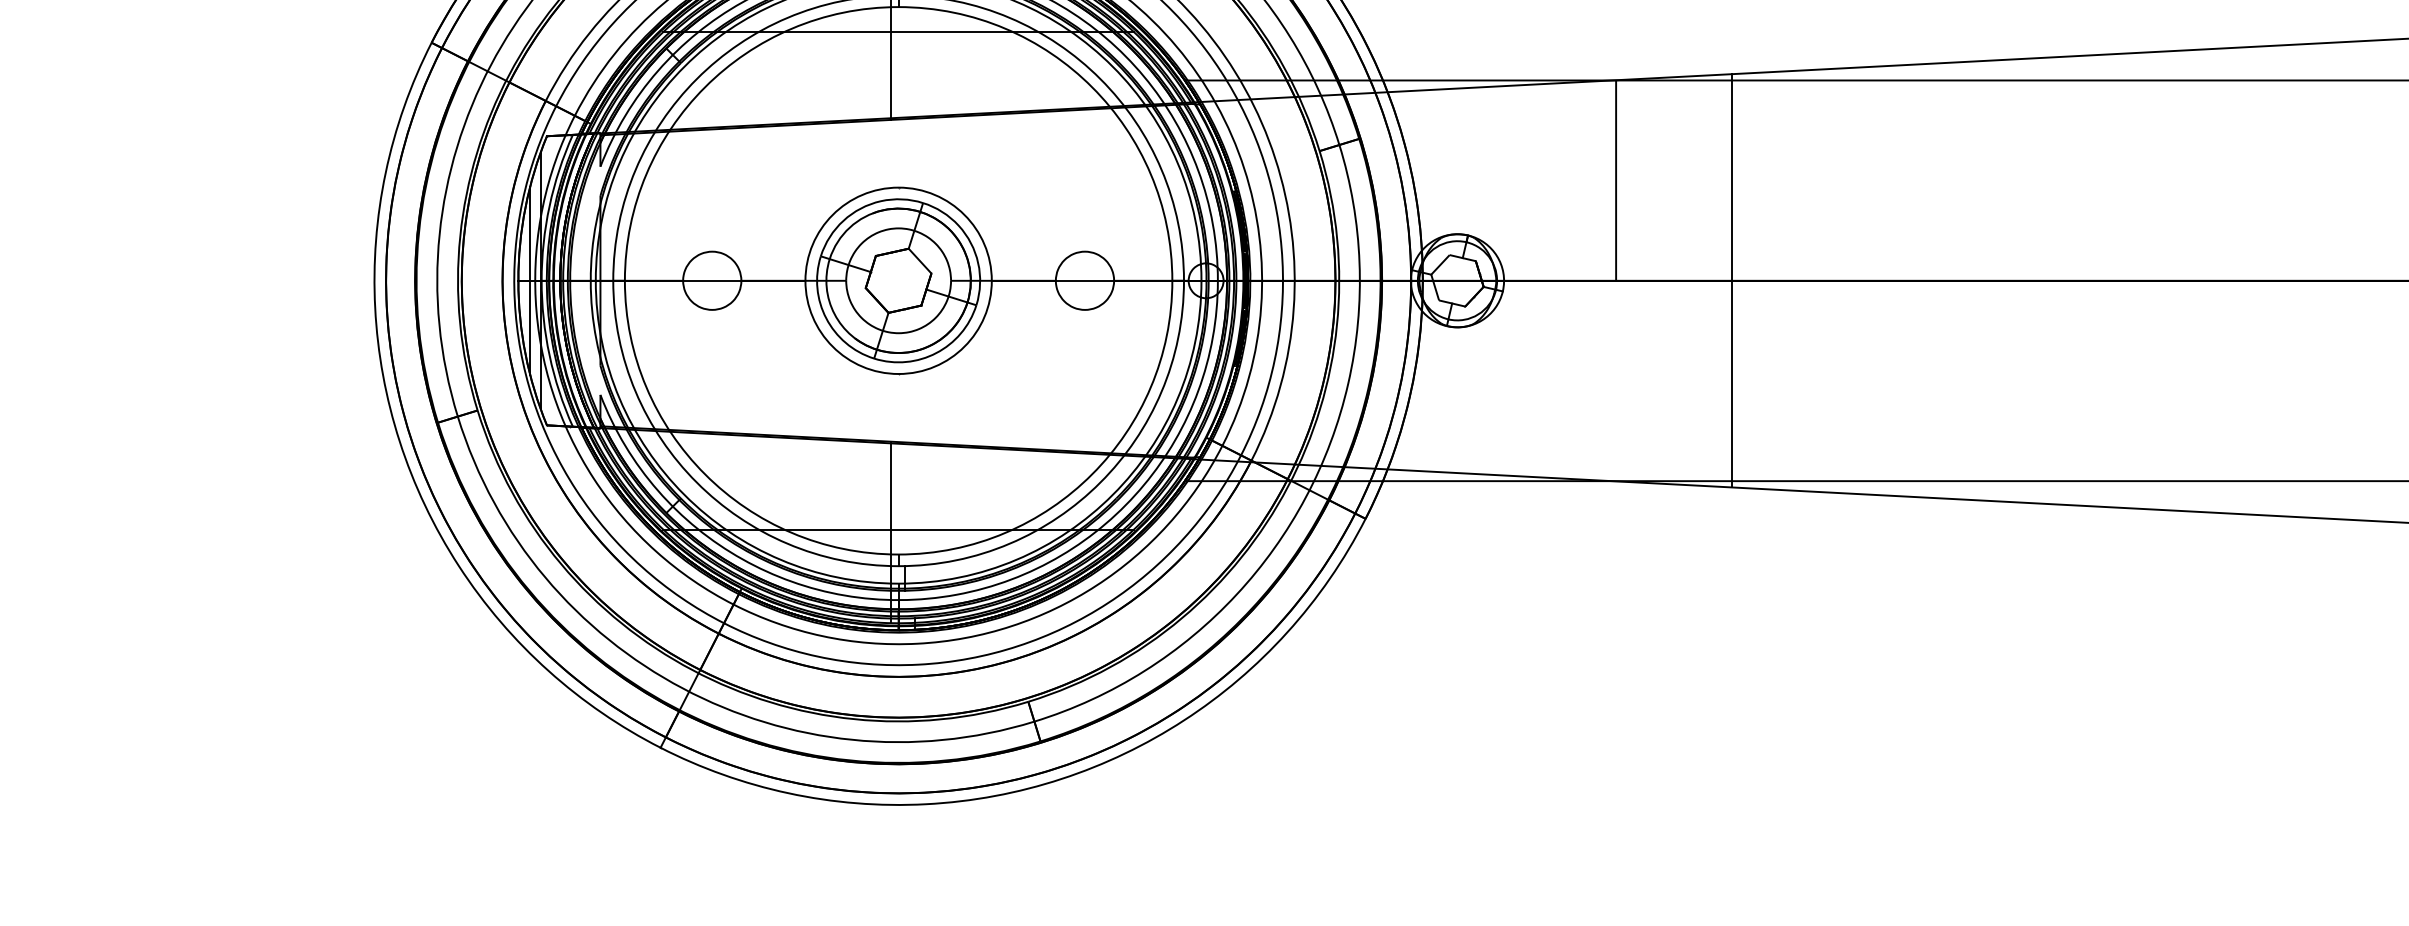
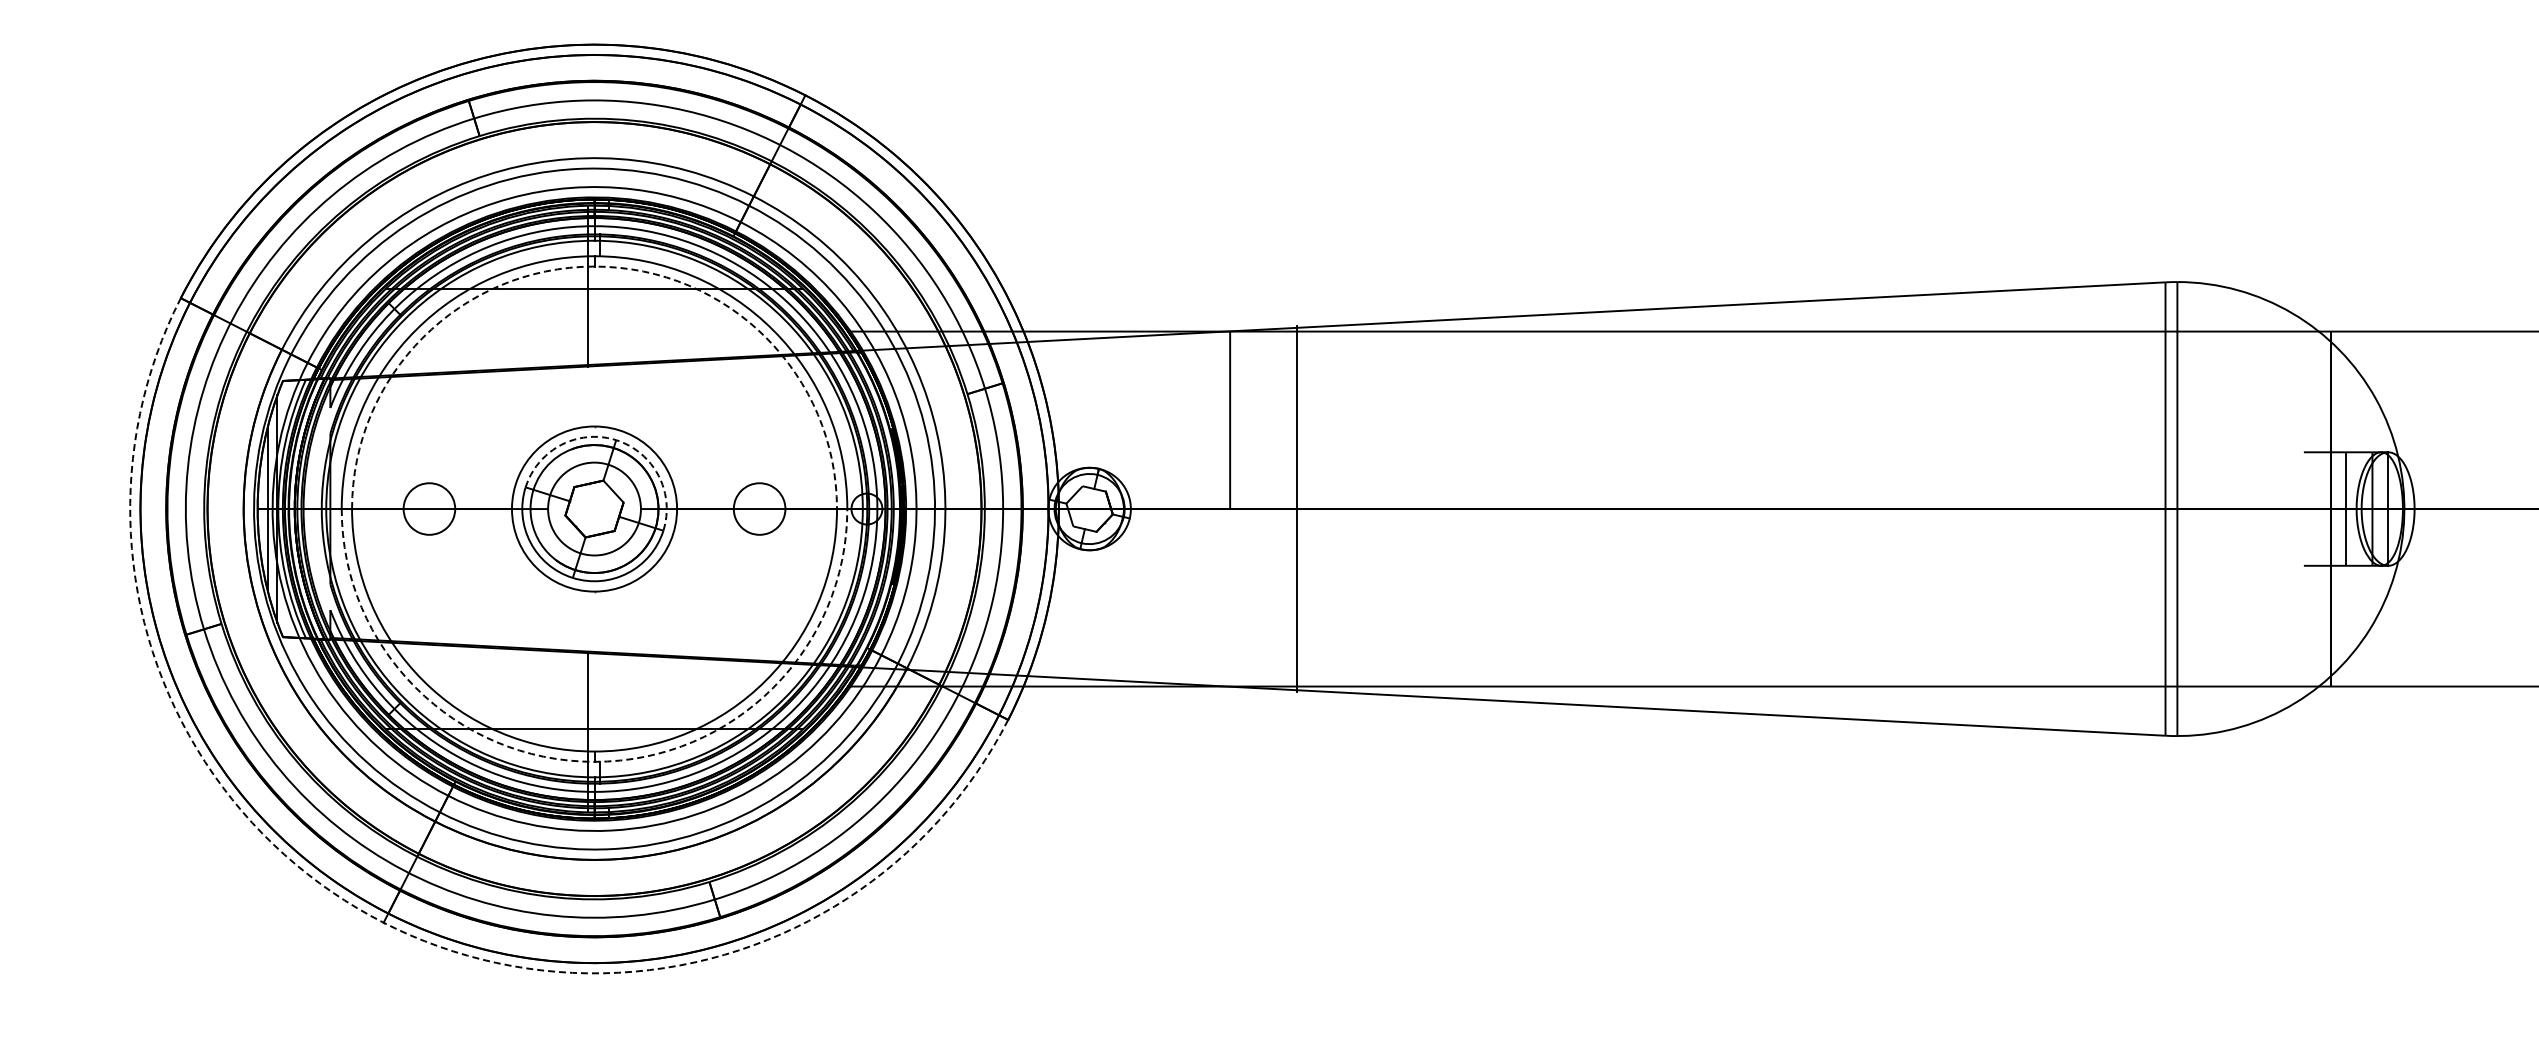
arc: (898, 7) -> (594, 266), solid -> dashed
arc: (923, 203) -> (616, 440), solid -> dashed
line: (1732, 280) -> (1297, 508), moved
arc: (898, 565) -> (594, 761), solid -> dashed
arc: (660, 747) -> (383, 922), solid -> dashed

